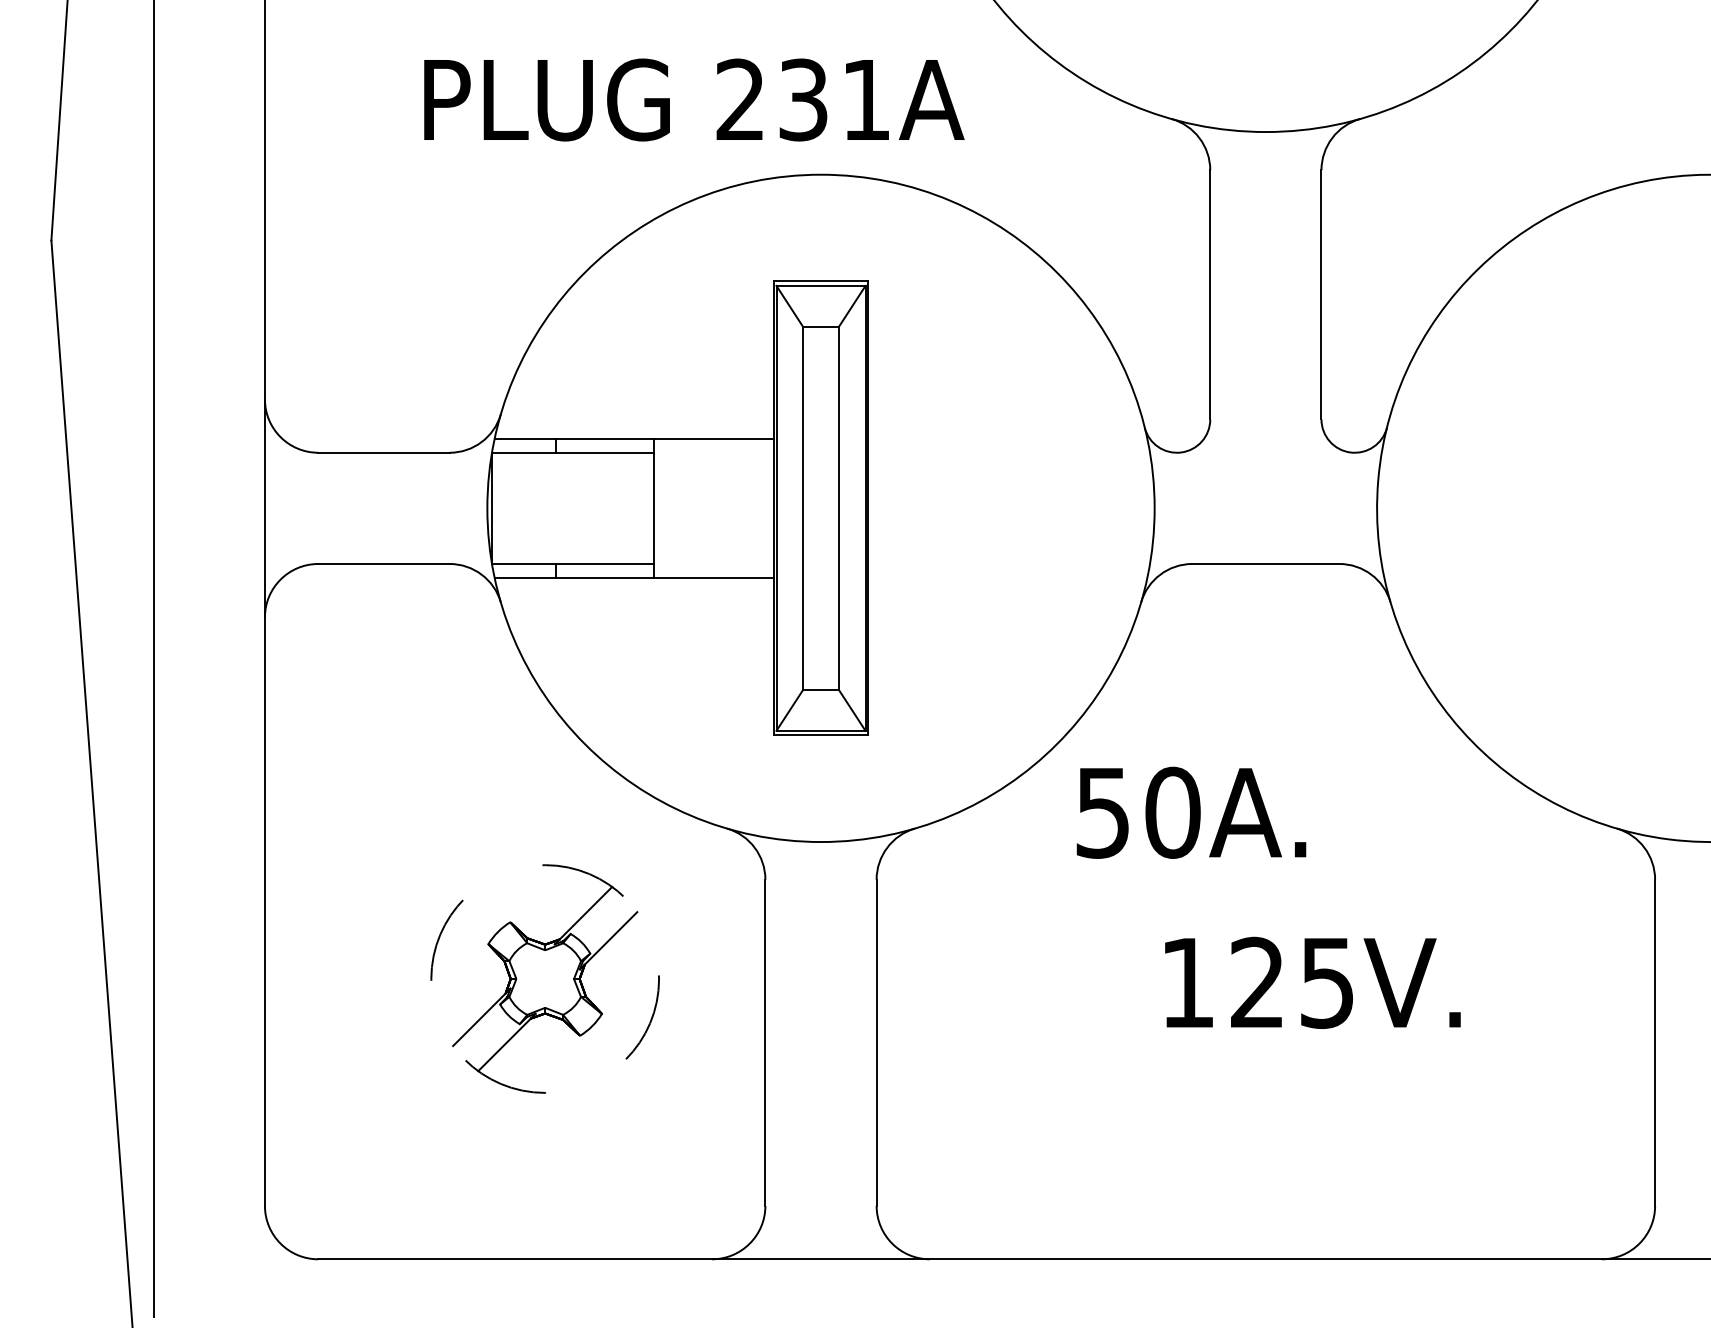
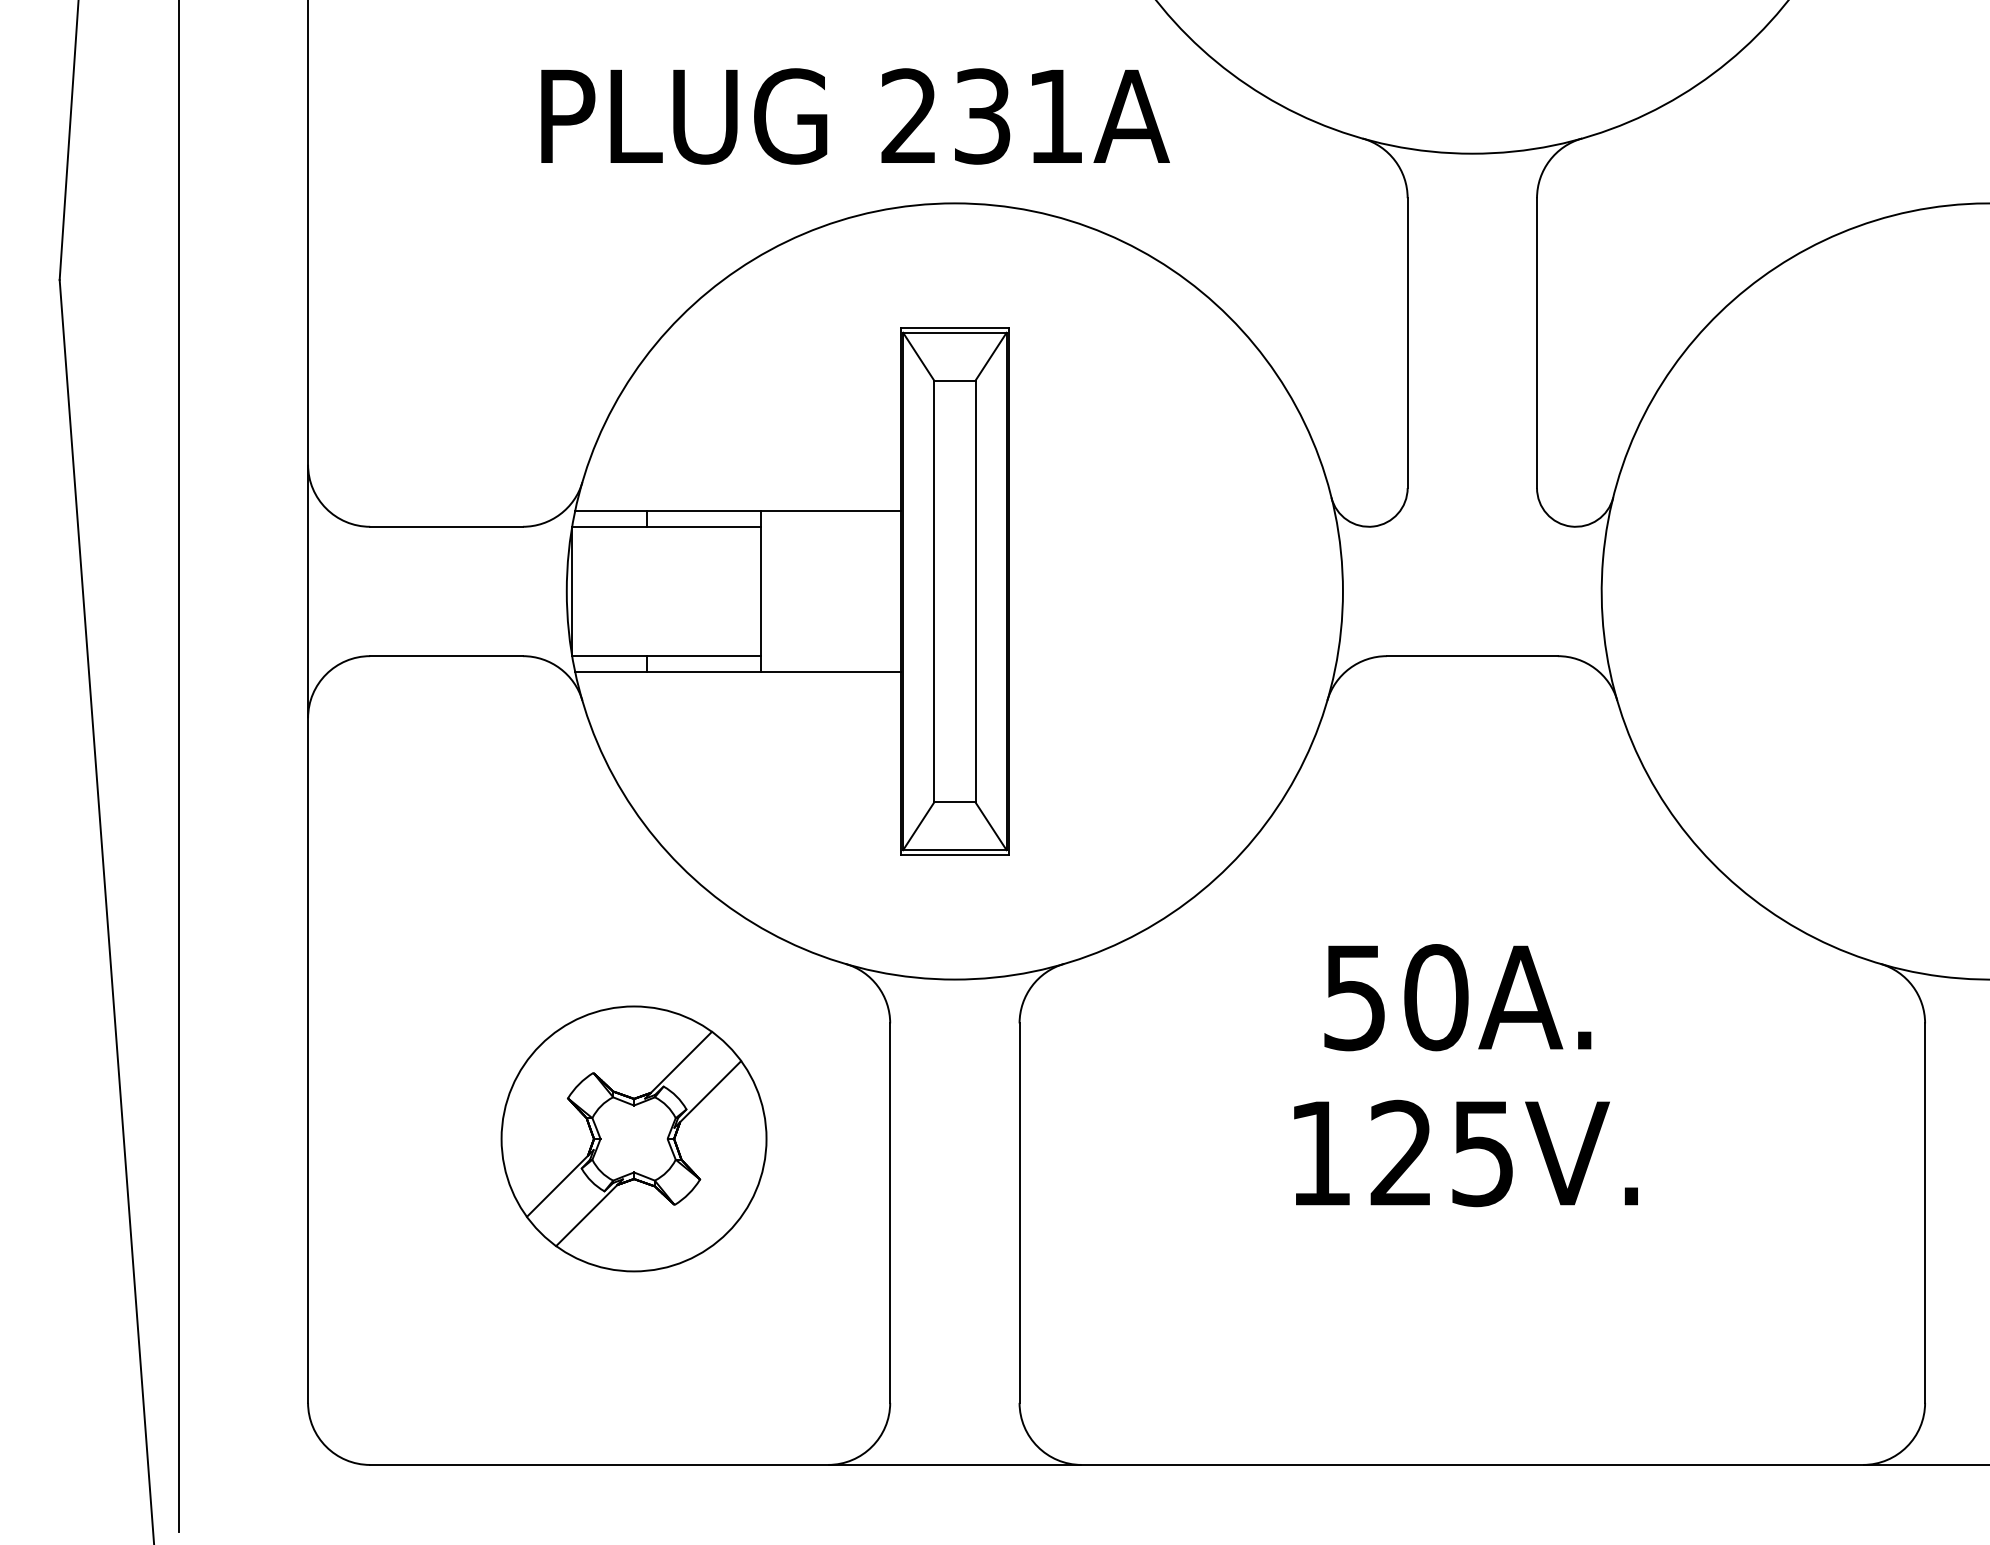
text: (694, 100) -> (855, 116), moved
text: (1191, 812) -> (1457, 997), moved
circle: (544, 978) -> (633, 1138), dashed -> solid
text: (1312, 982) -> (1465, 1153), moved

